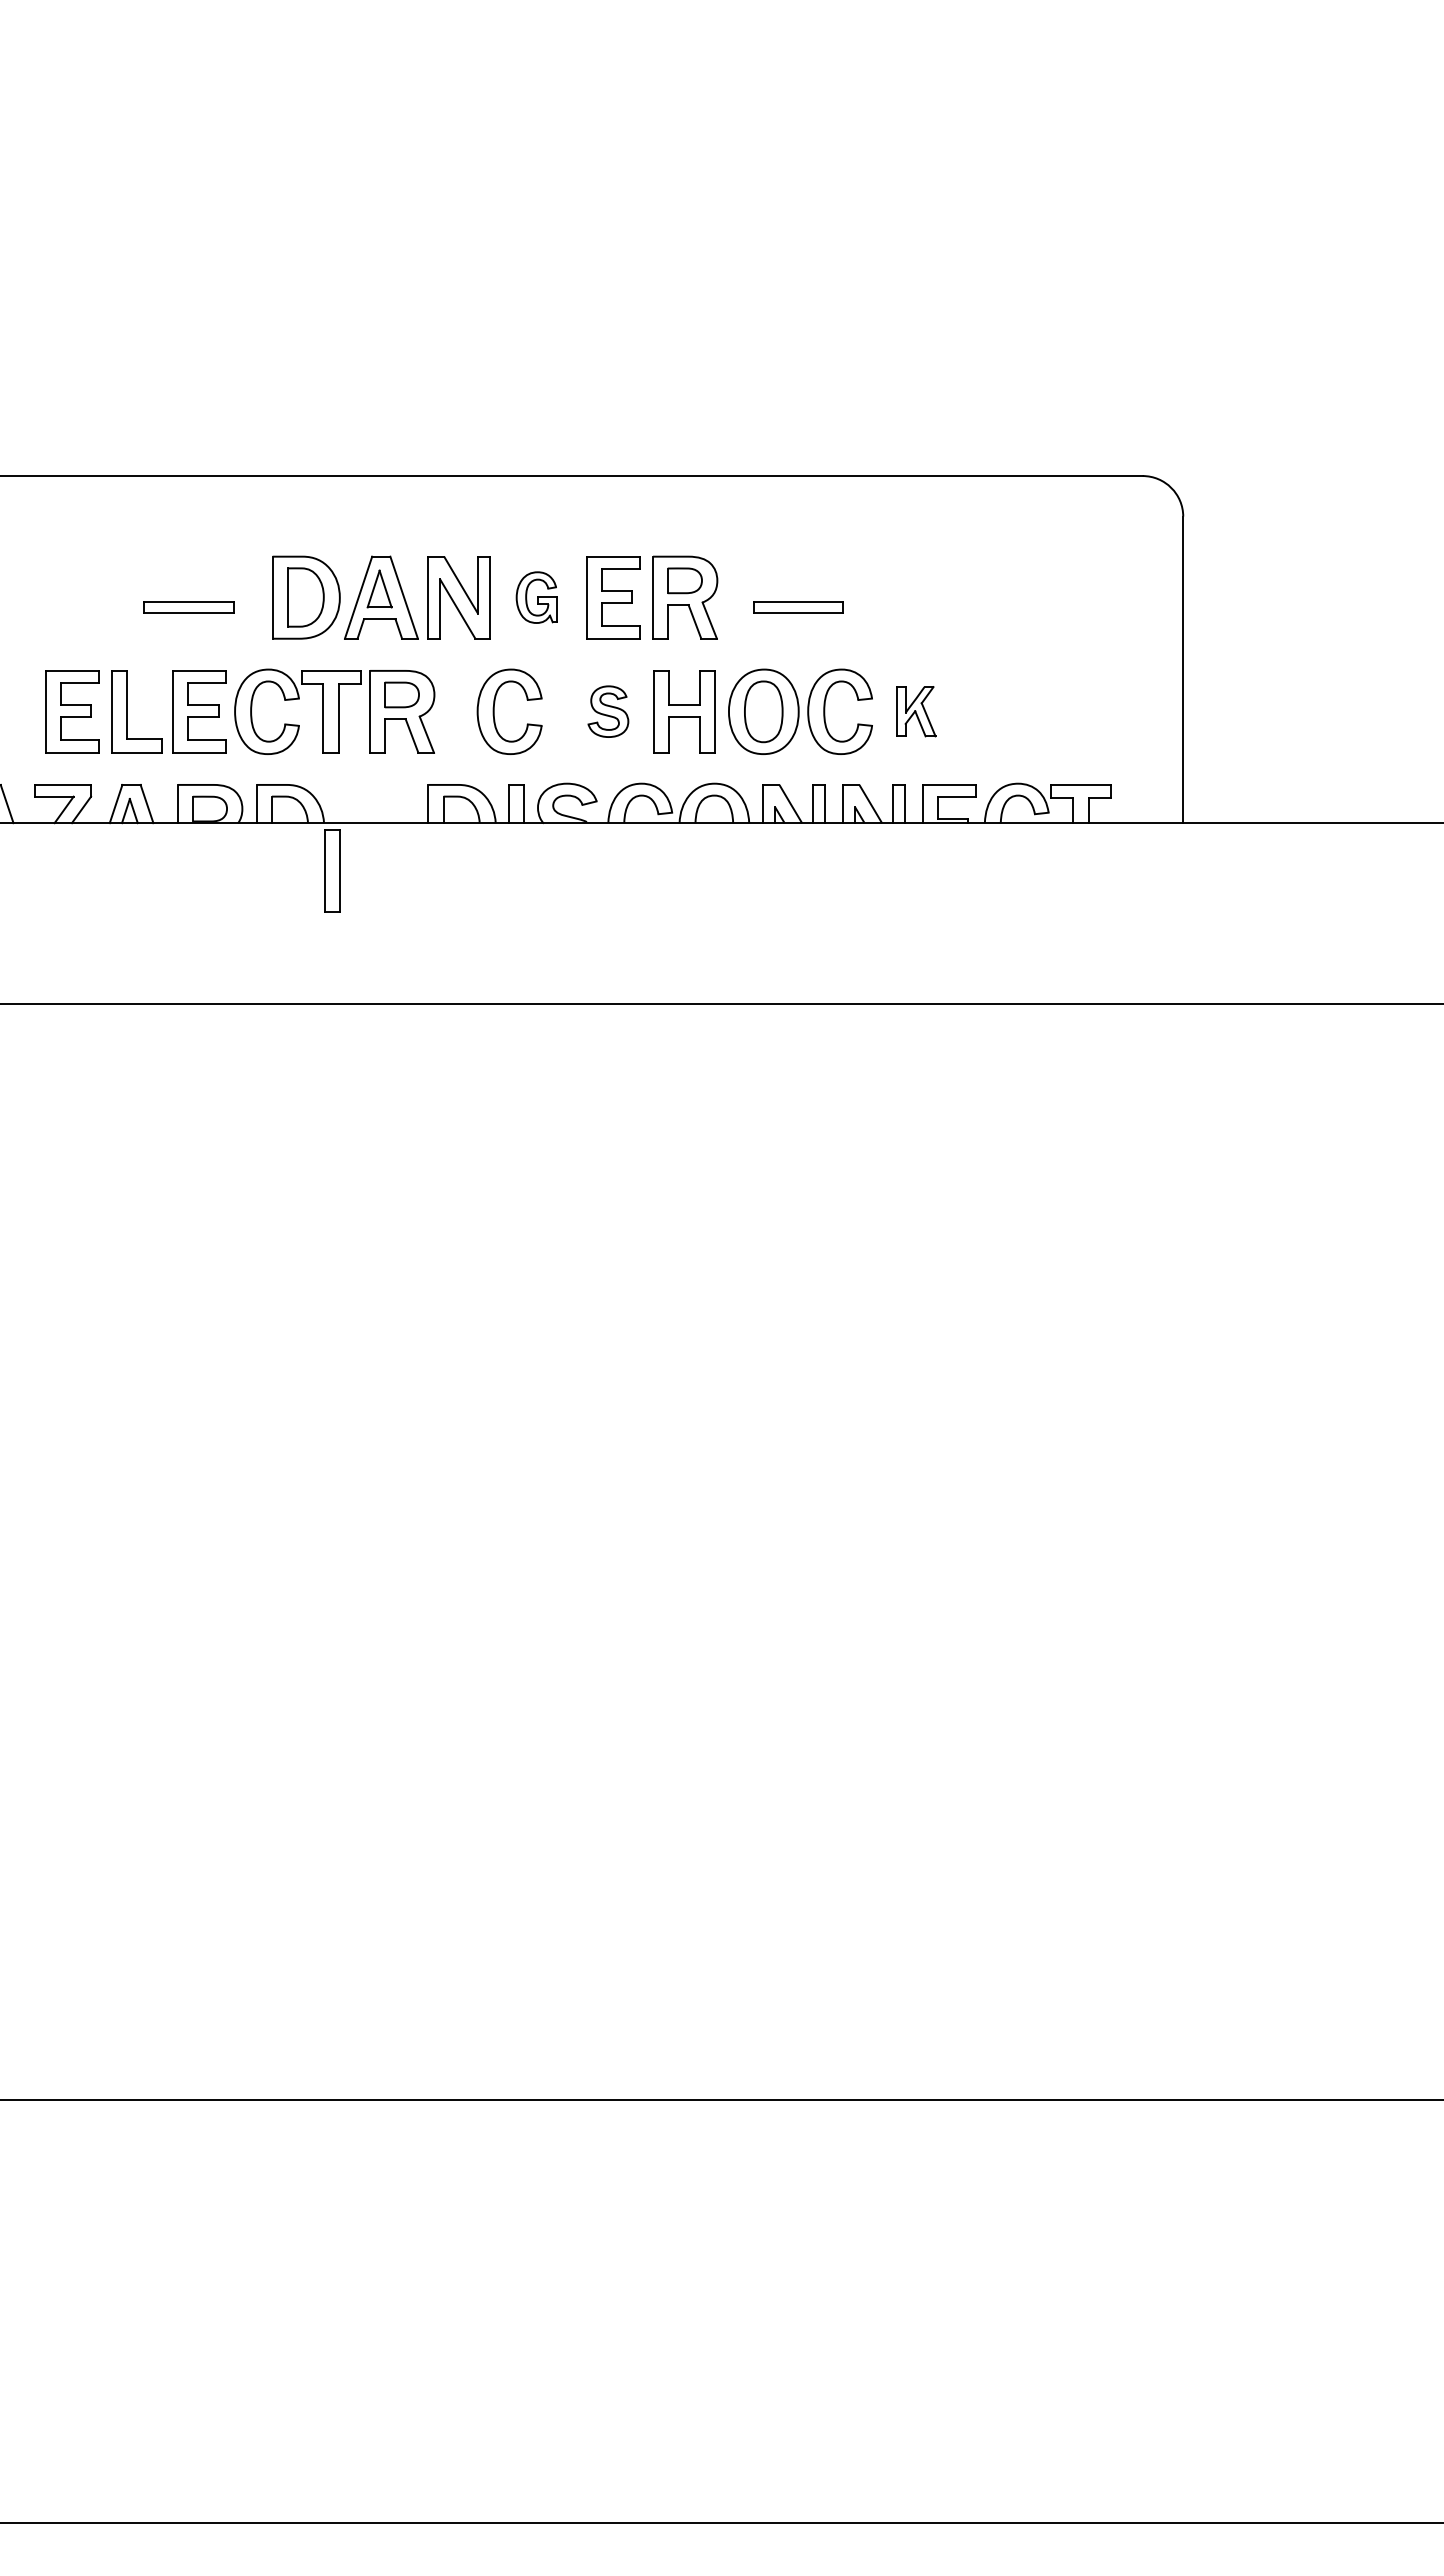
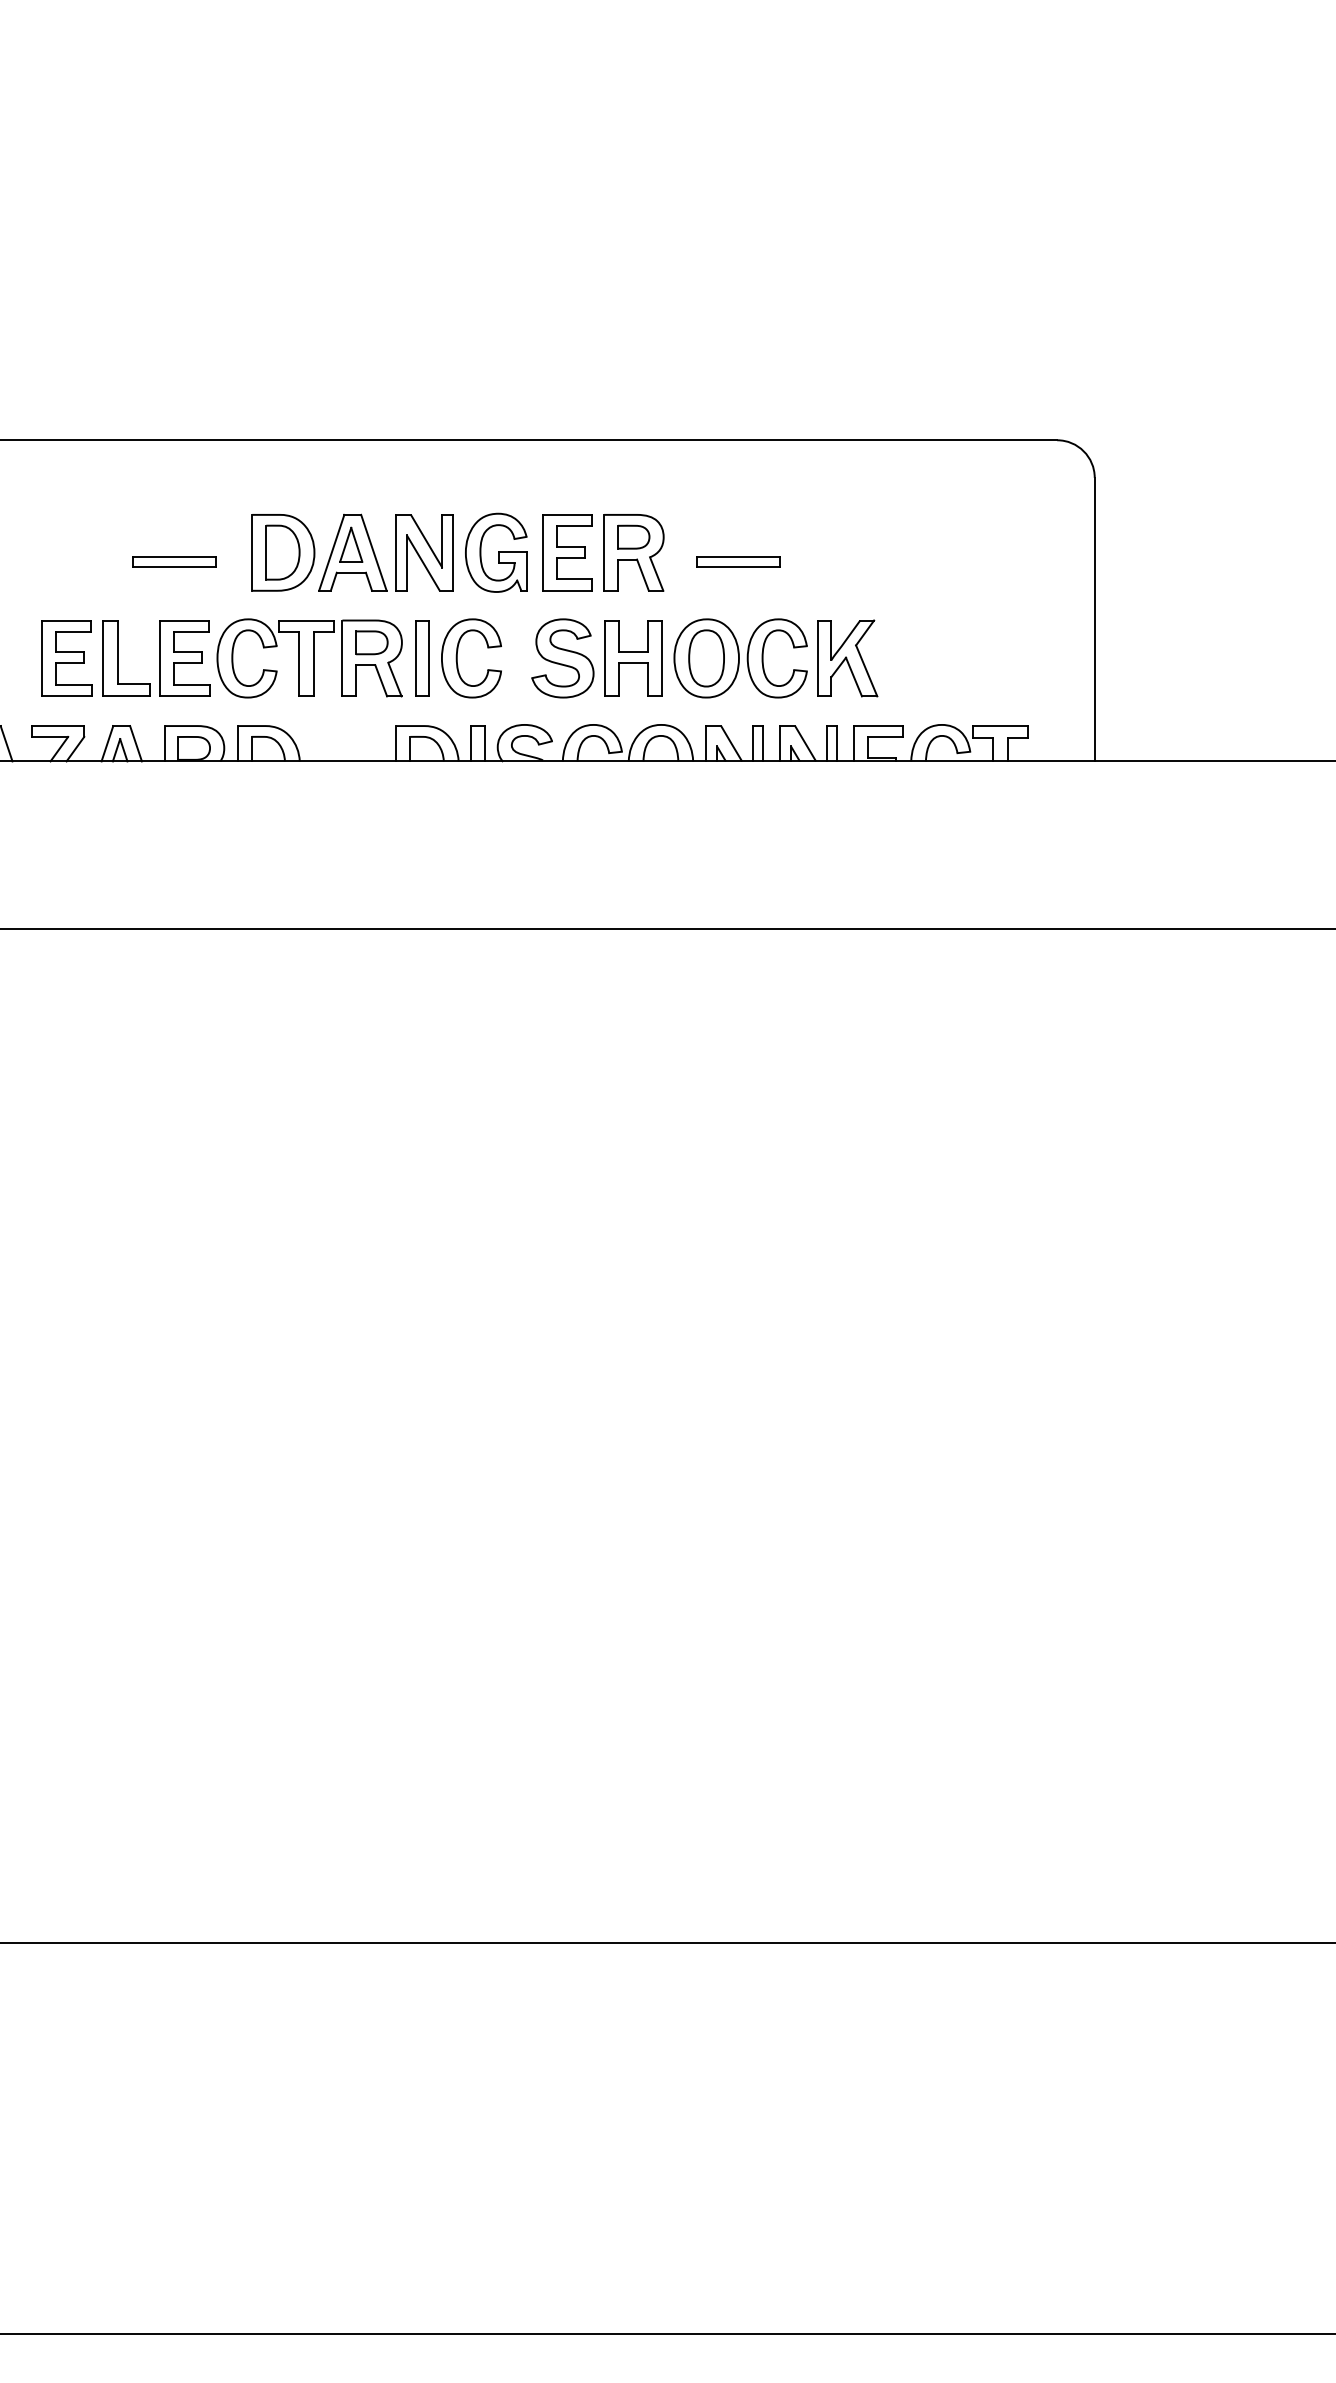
part: (536, 597) -> (496, 552), size x1.67
part: (608, 711) -> (562, 658), size x1.67
part: (916, 711) -> (847, 658), size x1.67
part: (332, 870) -> (422, 658), moved

